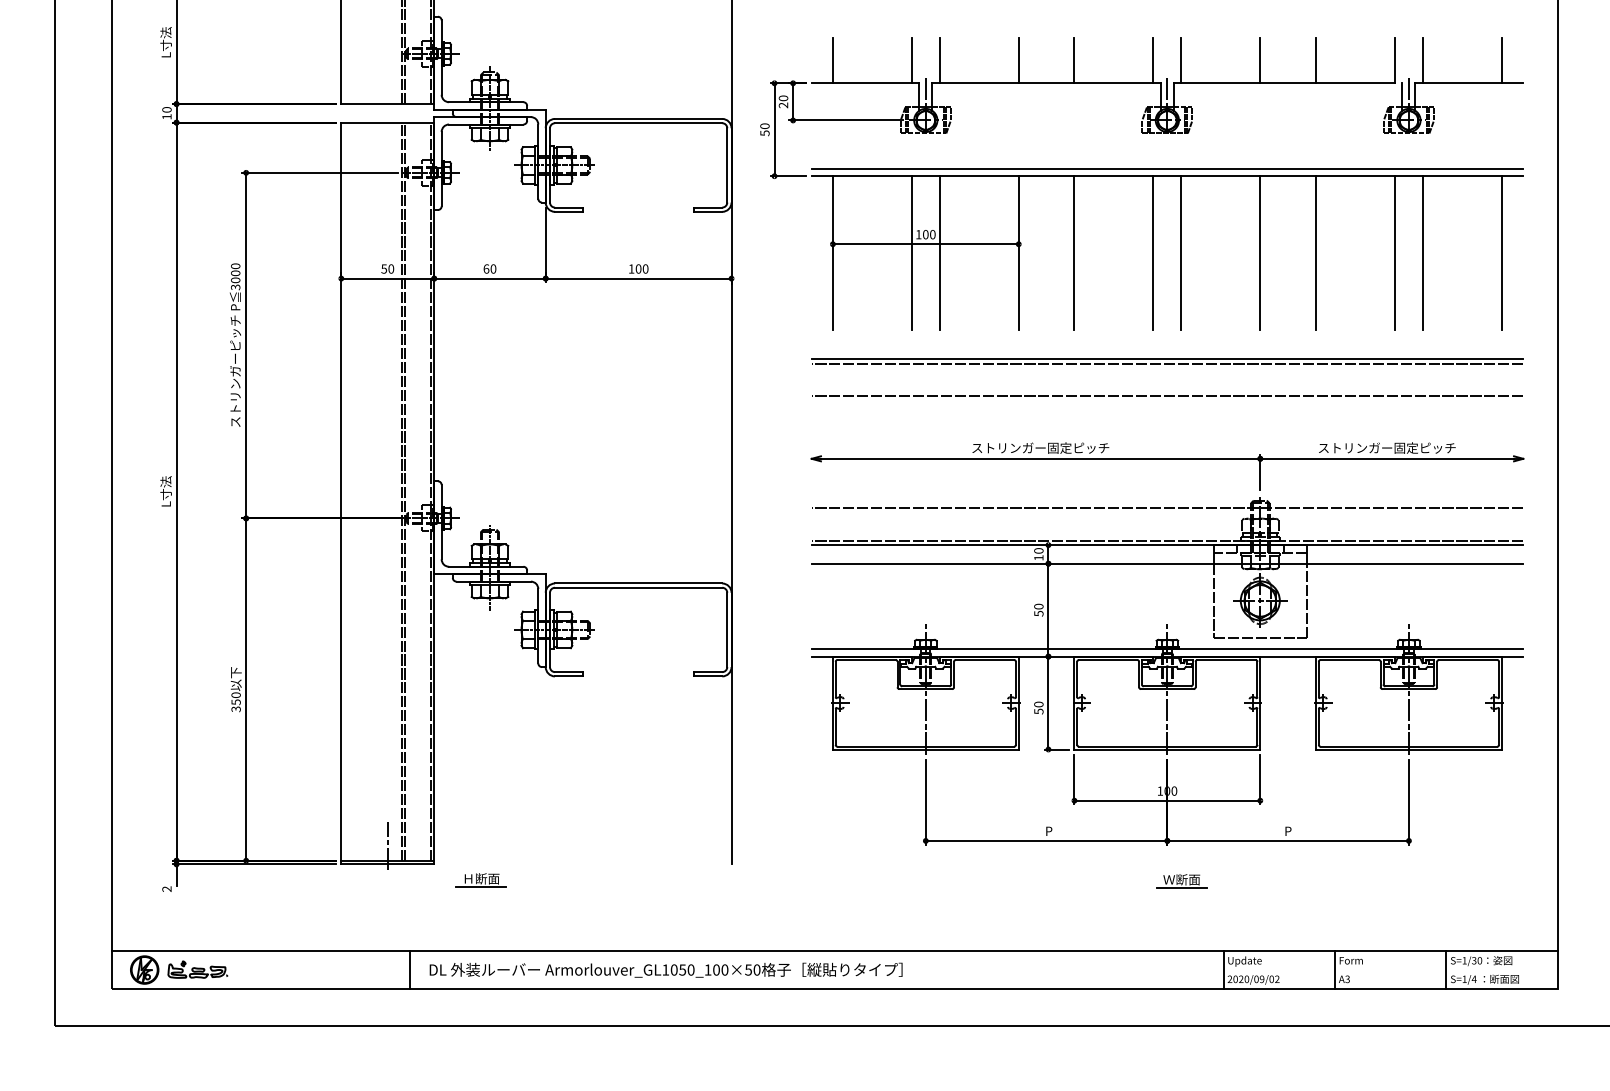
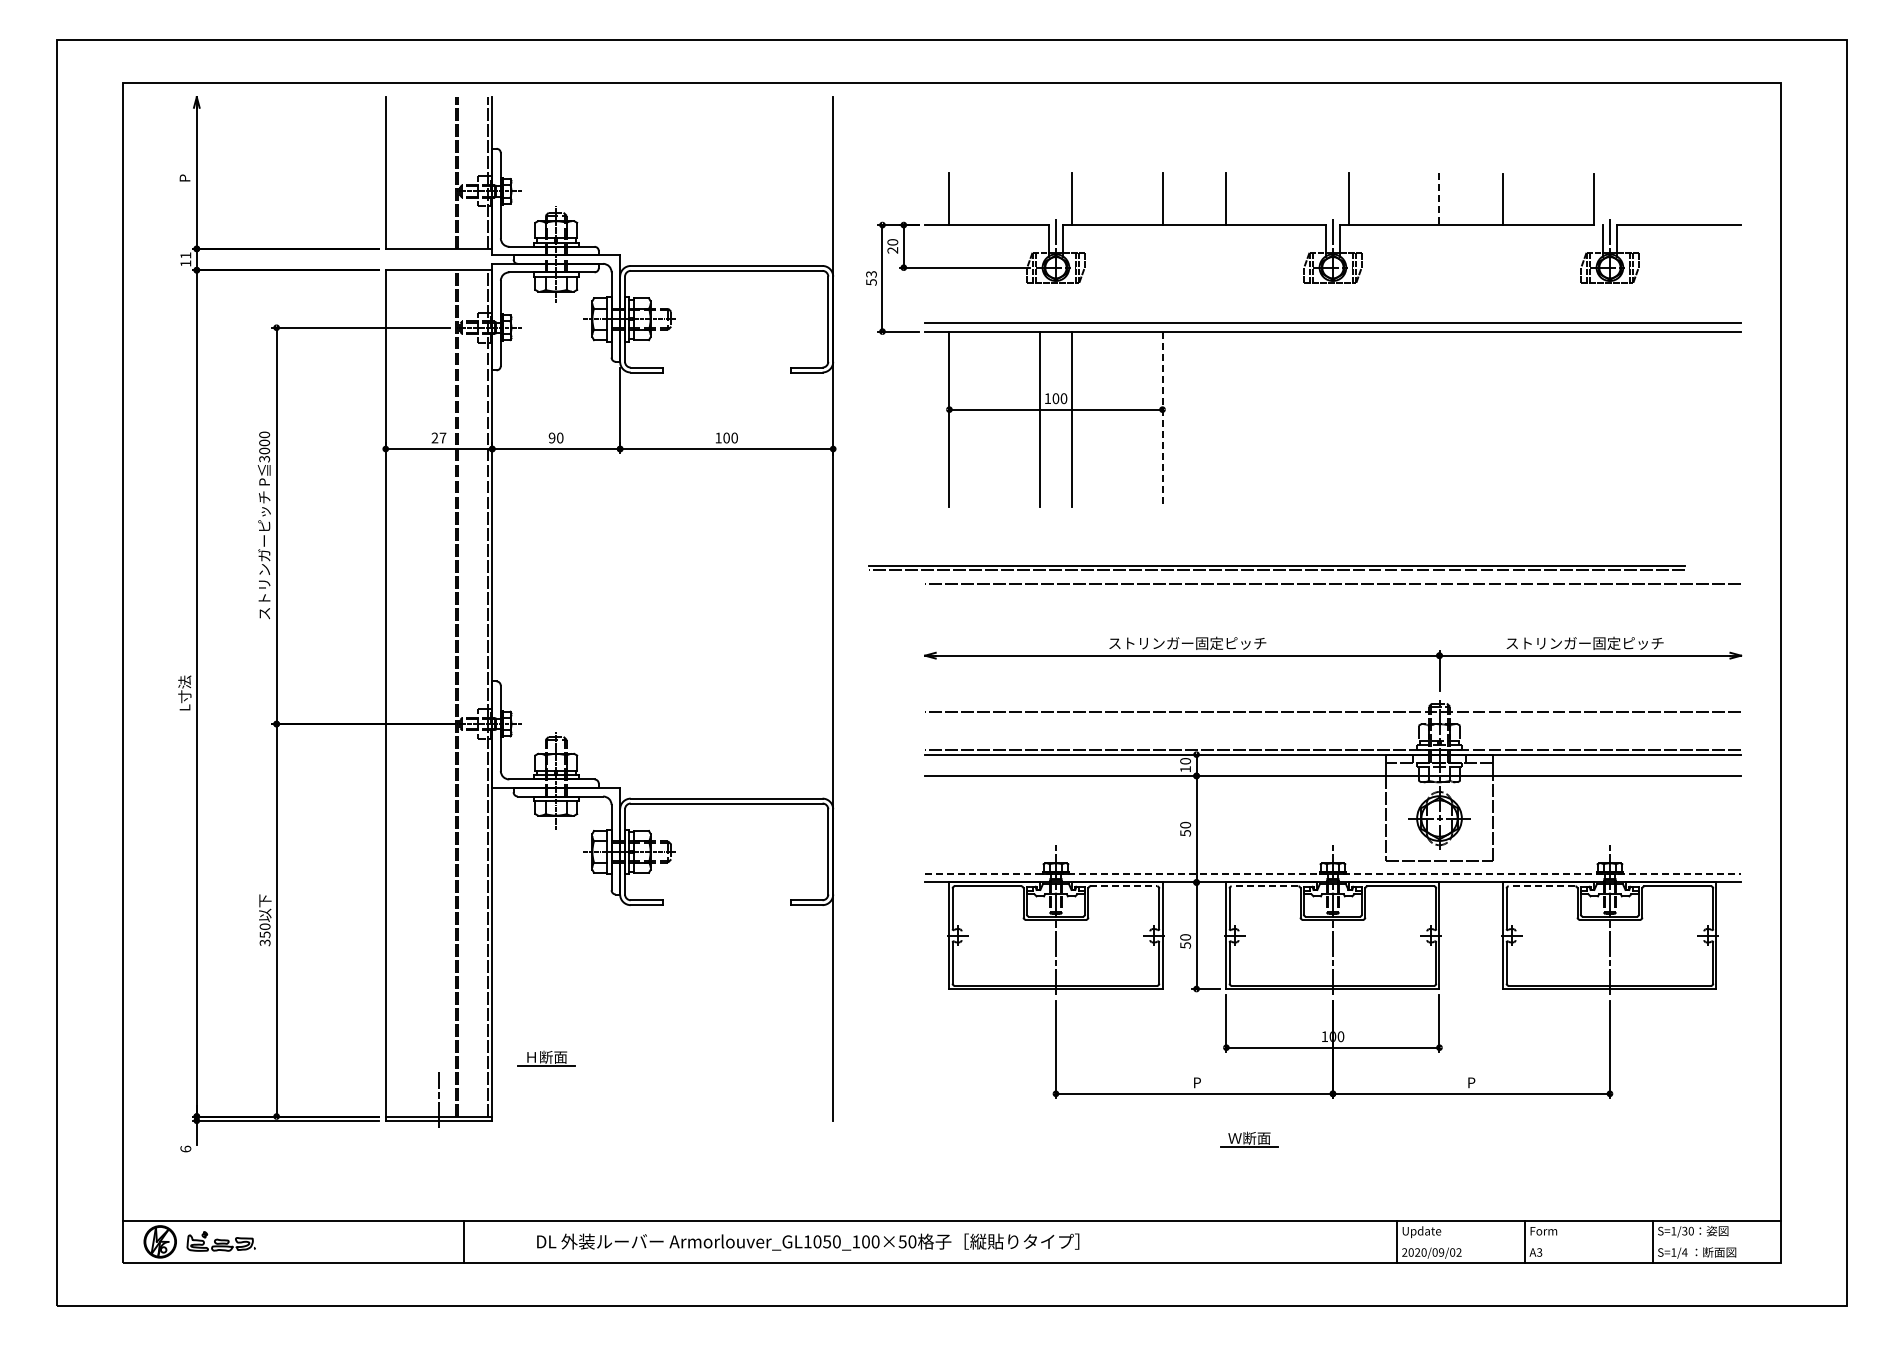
text: (165, 41) -> (184, 177), L寸法 -> P
line: (911, 60) -> (1039, 199), removed
line: (1153, 60) -> (1316, 199), removed
line: (1260, 60) -> (1439, 199), solid -> dashed
line: (1422, 60) -> (1625, 199), removed
line: (1501, 60) -> (1716, 199), removed
text: (166, 109) -> (185, 255), 10 -> 11
text: (764, 126) -> (871, 274), 50 -> 53
line: (1018, 252) -> (1162, 419), solid -> dashed
line: (1074, 252) -> (1226, 419), removed
line: (1153, 252) -> (1316, 419), removed
line: (1180, 252) -> (1348, 419), removed
line: (1260, 252) -> (1439, 419), removed
line: (1316, 252) -> (1503, 419), removed
line: (1394, 252) -> (1593, 419), removed
line: (1422, 252) -> (1625, 419), removed
line: (1501, 252) -> (1716, 419), removed
text: (387, 268) -> (438, 437), 50 -> 27
text: (485, 268) -> (551, 437), 60 -> 90
part: (1166, 360) -> (1276, 567), moved
line: (1167, 648) -> (1333, 873), solid -> dashed
line: (985, 660) -> (1124, 886), solid -> dashed
line: (1107, 660) -> (1264, 886), solid -> dashed
line: (1349, 660) -> (1541, 886), solid -> dashed
part: (481, 879) -> (546, 1058), moved
part: (1181, 880) -> (1249, 1139), moved
text: (166, 888) -> (185, 1148), 2 -> 6
text: (666, 969) -> (808, 1241), moved

